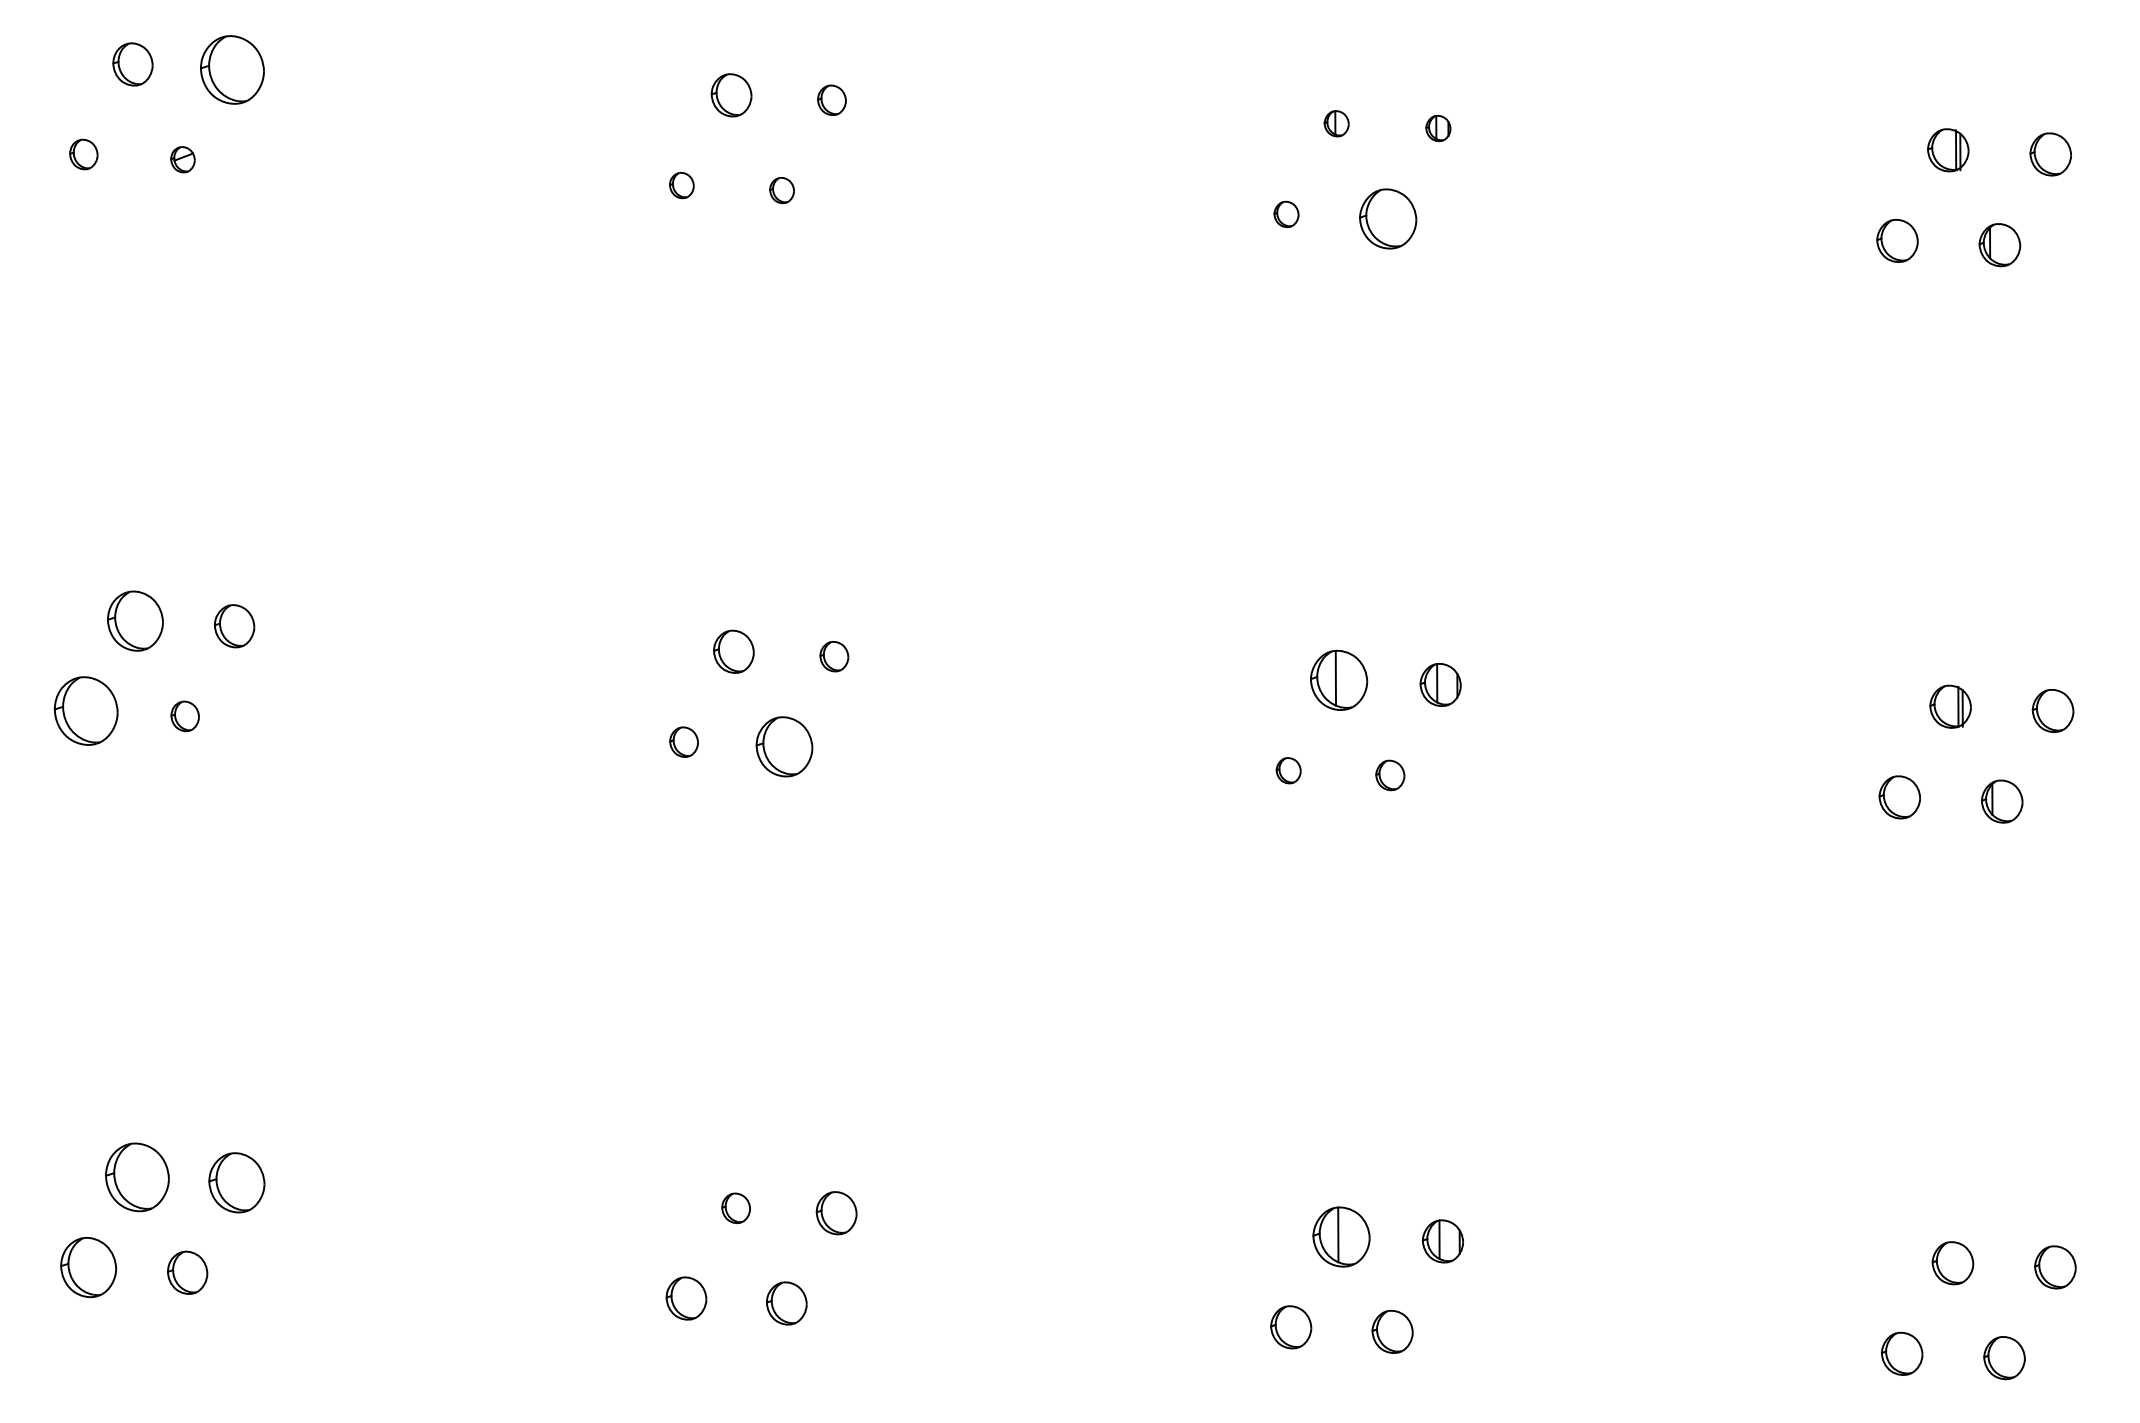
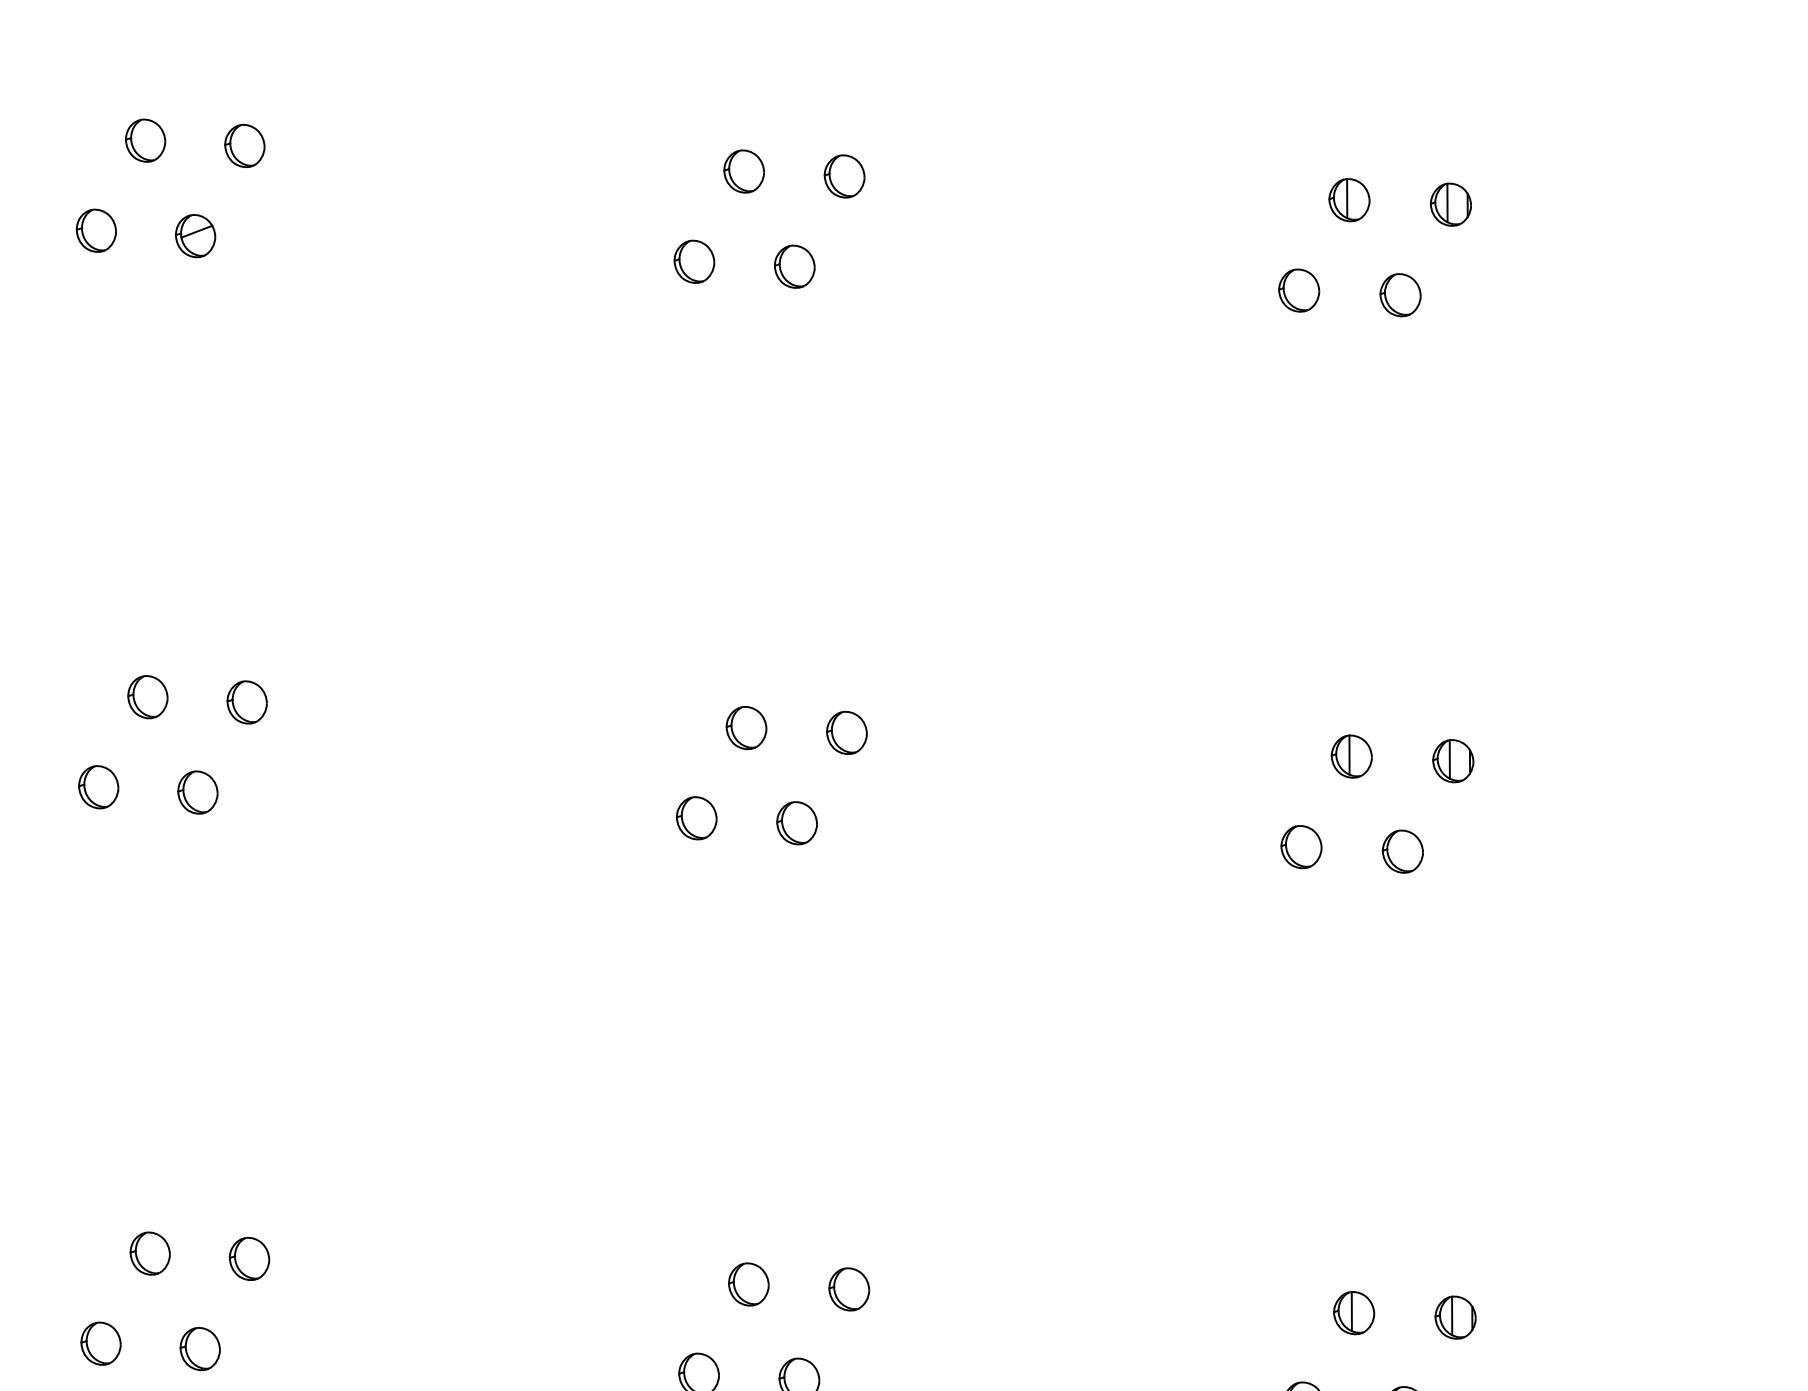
part: (231, 69) -> (244, 145), size x0.62
part: (831, 100) -> (844, 176), size x1.43
part: (1336, 123) -> (1349, 199), size x1.67
part: (1438, 128) -> (1451, 204), size x1.67
part: (83, 154) -> (96, 230), size x1.43
part: (182, 159) -> (195, 235), size x1.67
part: (681, 185) -> (694, 261), size x1.67
part: (781, 190) -> (794, 266), size x1.67
part: (1286, 214) -> (1299, 290), size x1.67
part: (1387, 218) -> (1400, 294), size x0.71
part: (134, 620) -> (147, 696), size x0.71
part: (834, 656) -> (847, 732), size x1.43
part: (1339, 680) -> (1352, 756), size x0.71
part: (85, 710) -> (98, 786), size x0.62
part: (184, 716) -> (197, 792), size x1.43
part: (683, 742) -> (696, 818), size x1.43
part: (784, 747) -> (797, 823), size x0.71
part: (1288, 770) -> (1301, 846), size x1.67
part: (1390, 775) -> (1403, 851), size x1.43
part: (137, 1177) -> (150, 1253), size x0.62
part: (236, 1182) -> (249, 1258), size x0.71
part: (735, 1208) -> (748, 1284), size x1.43
part: (1341, 1236) -> (1354, 1312), size x0.71
part: (87, 1267) -> (100, 1343), size x0.71

